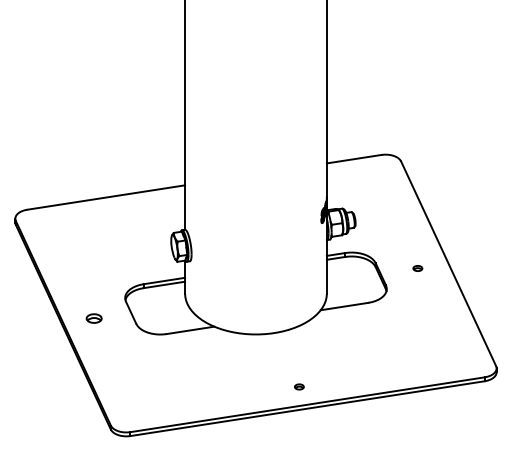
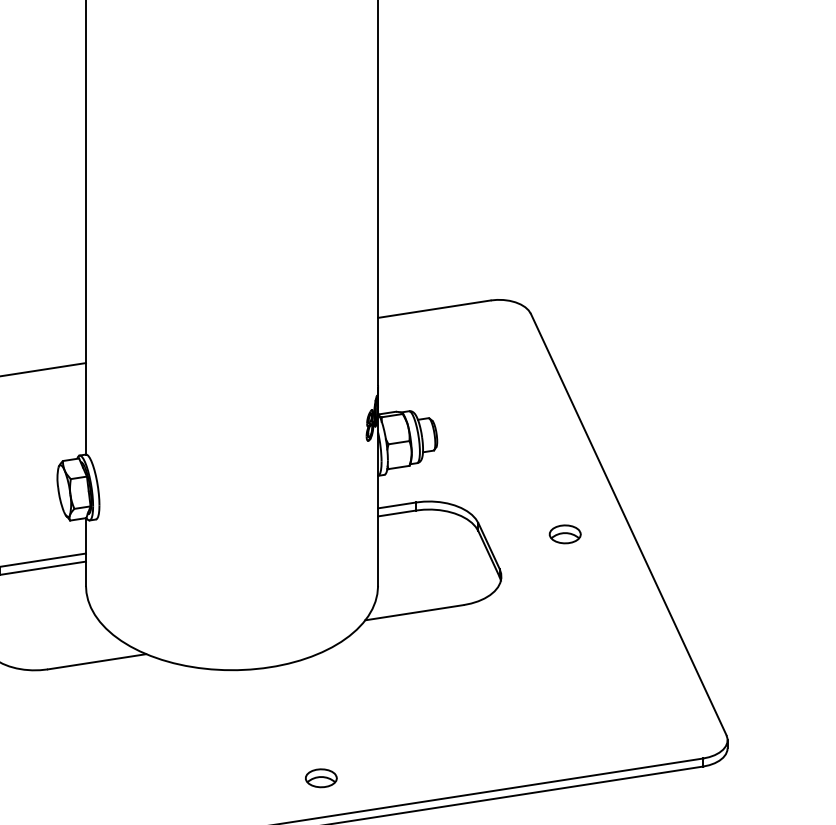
part: (417, 268) -> (564, 534), size x1.67
part: (299, 386) -> (321, 777), size x1.67

